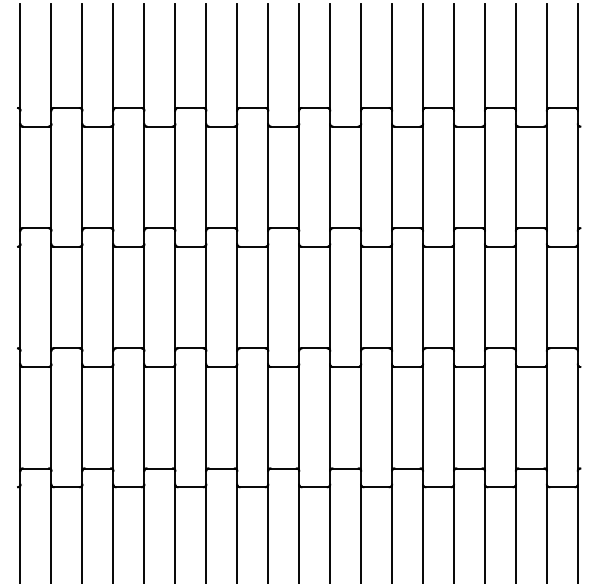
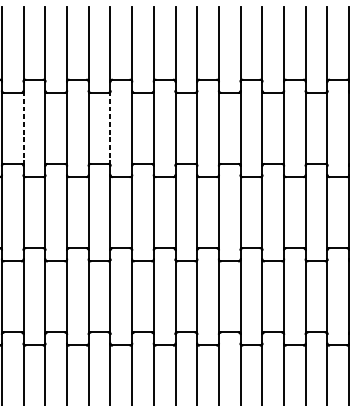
line: (113, 177) -> (23, 128), solid -> dashed
line: (237, 177) -> (110, 128), solid -> dashed

